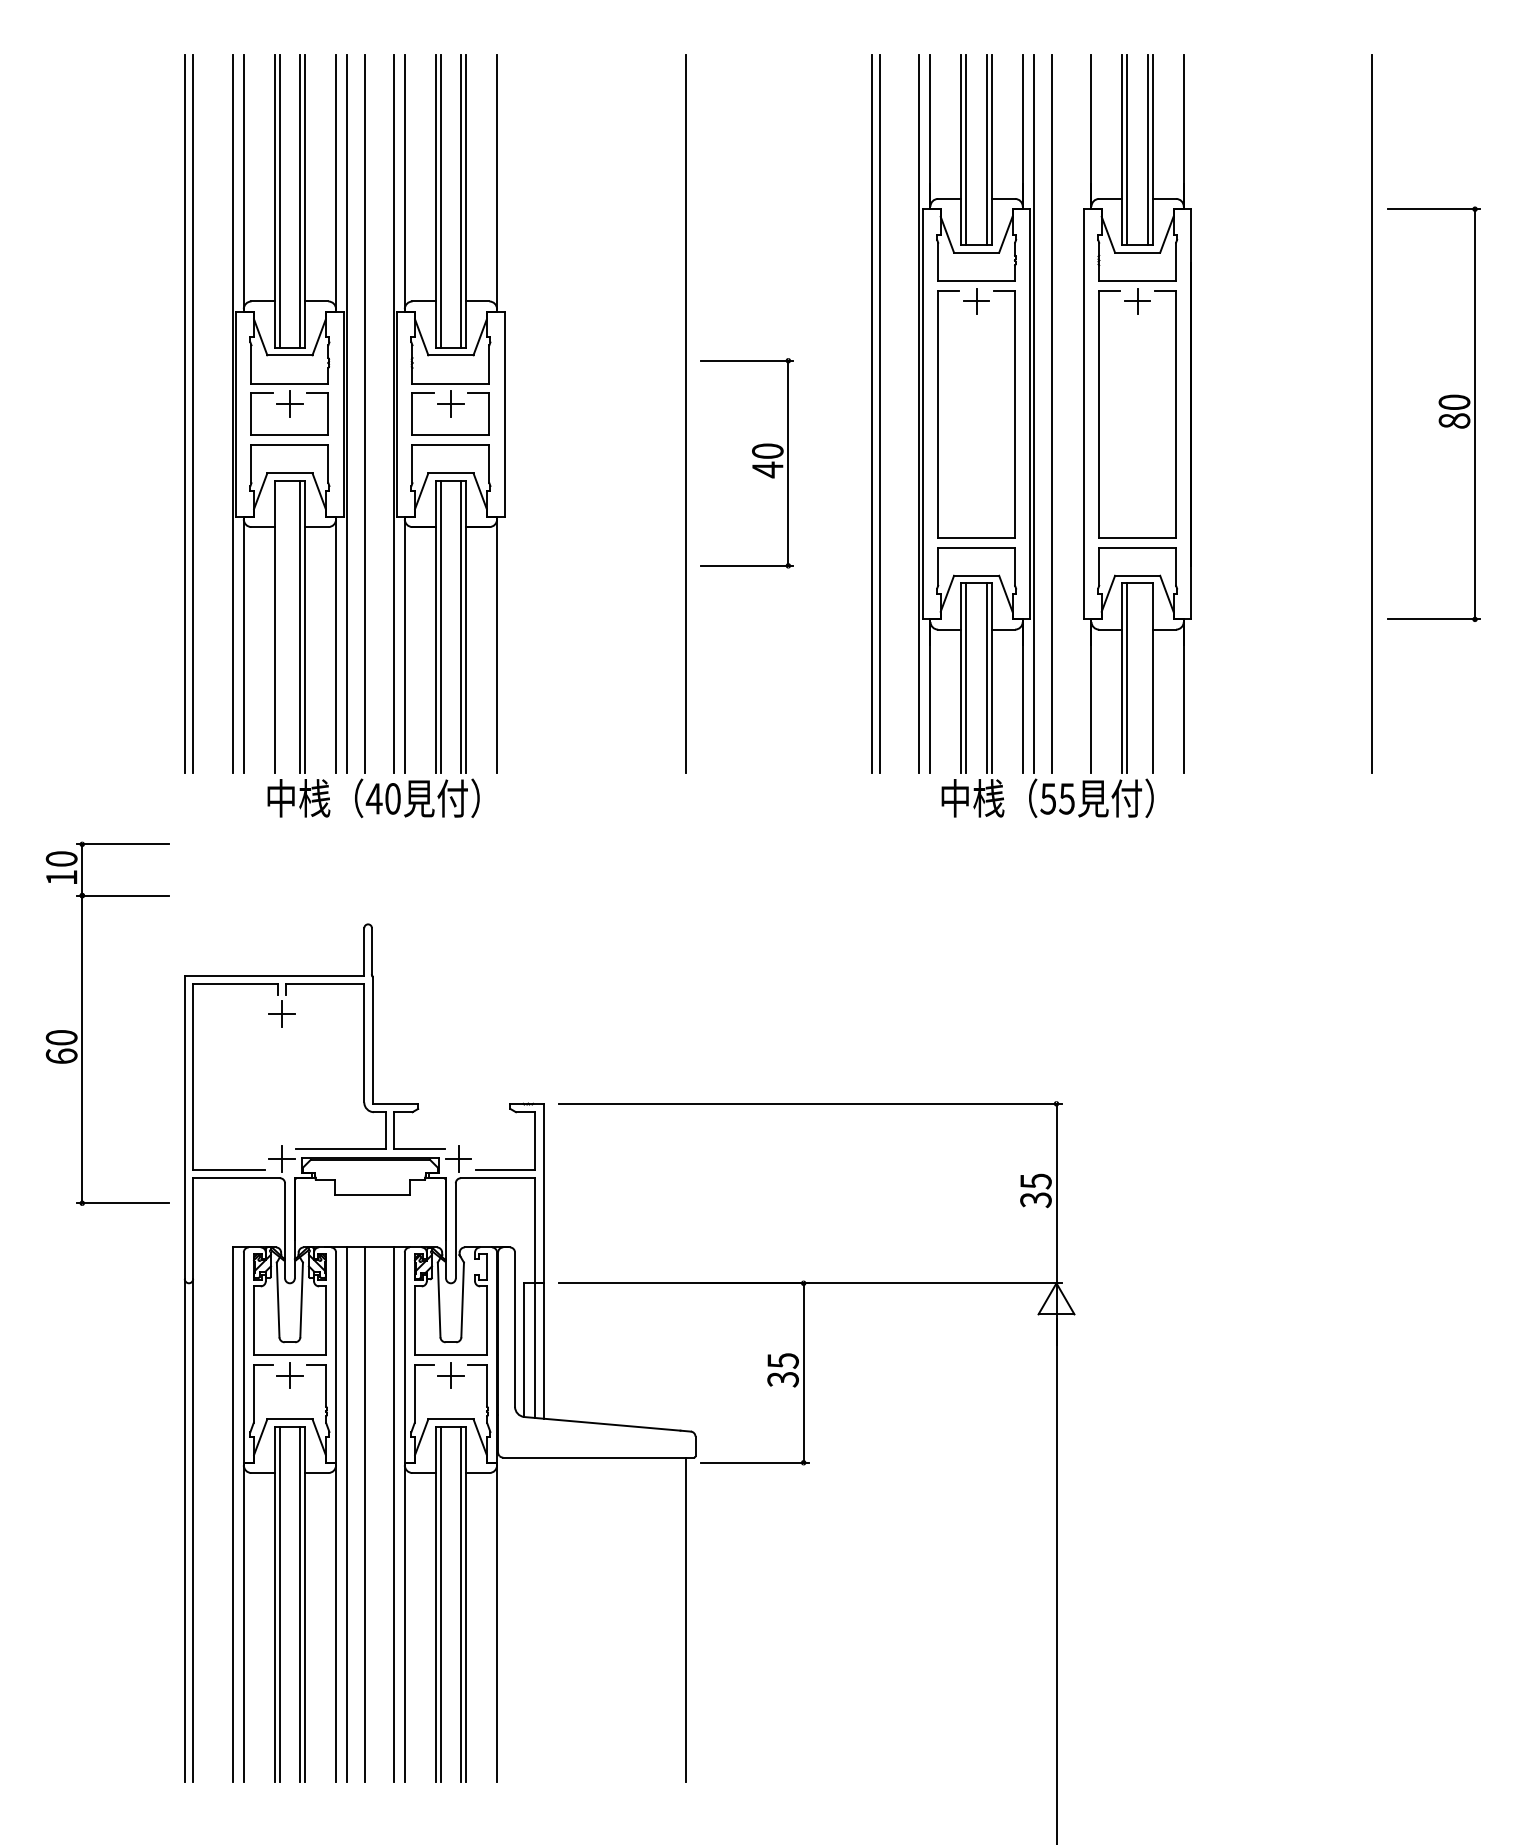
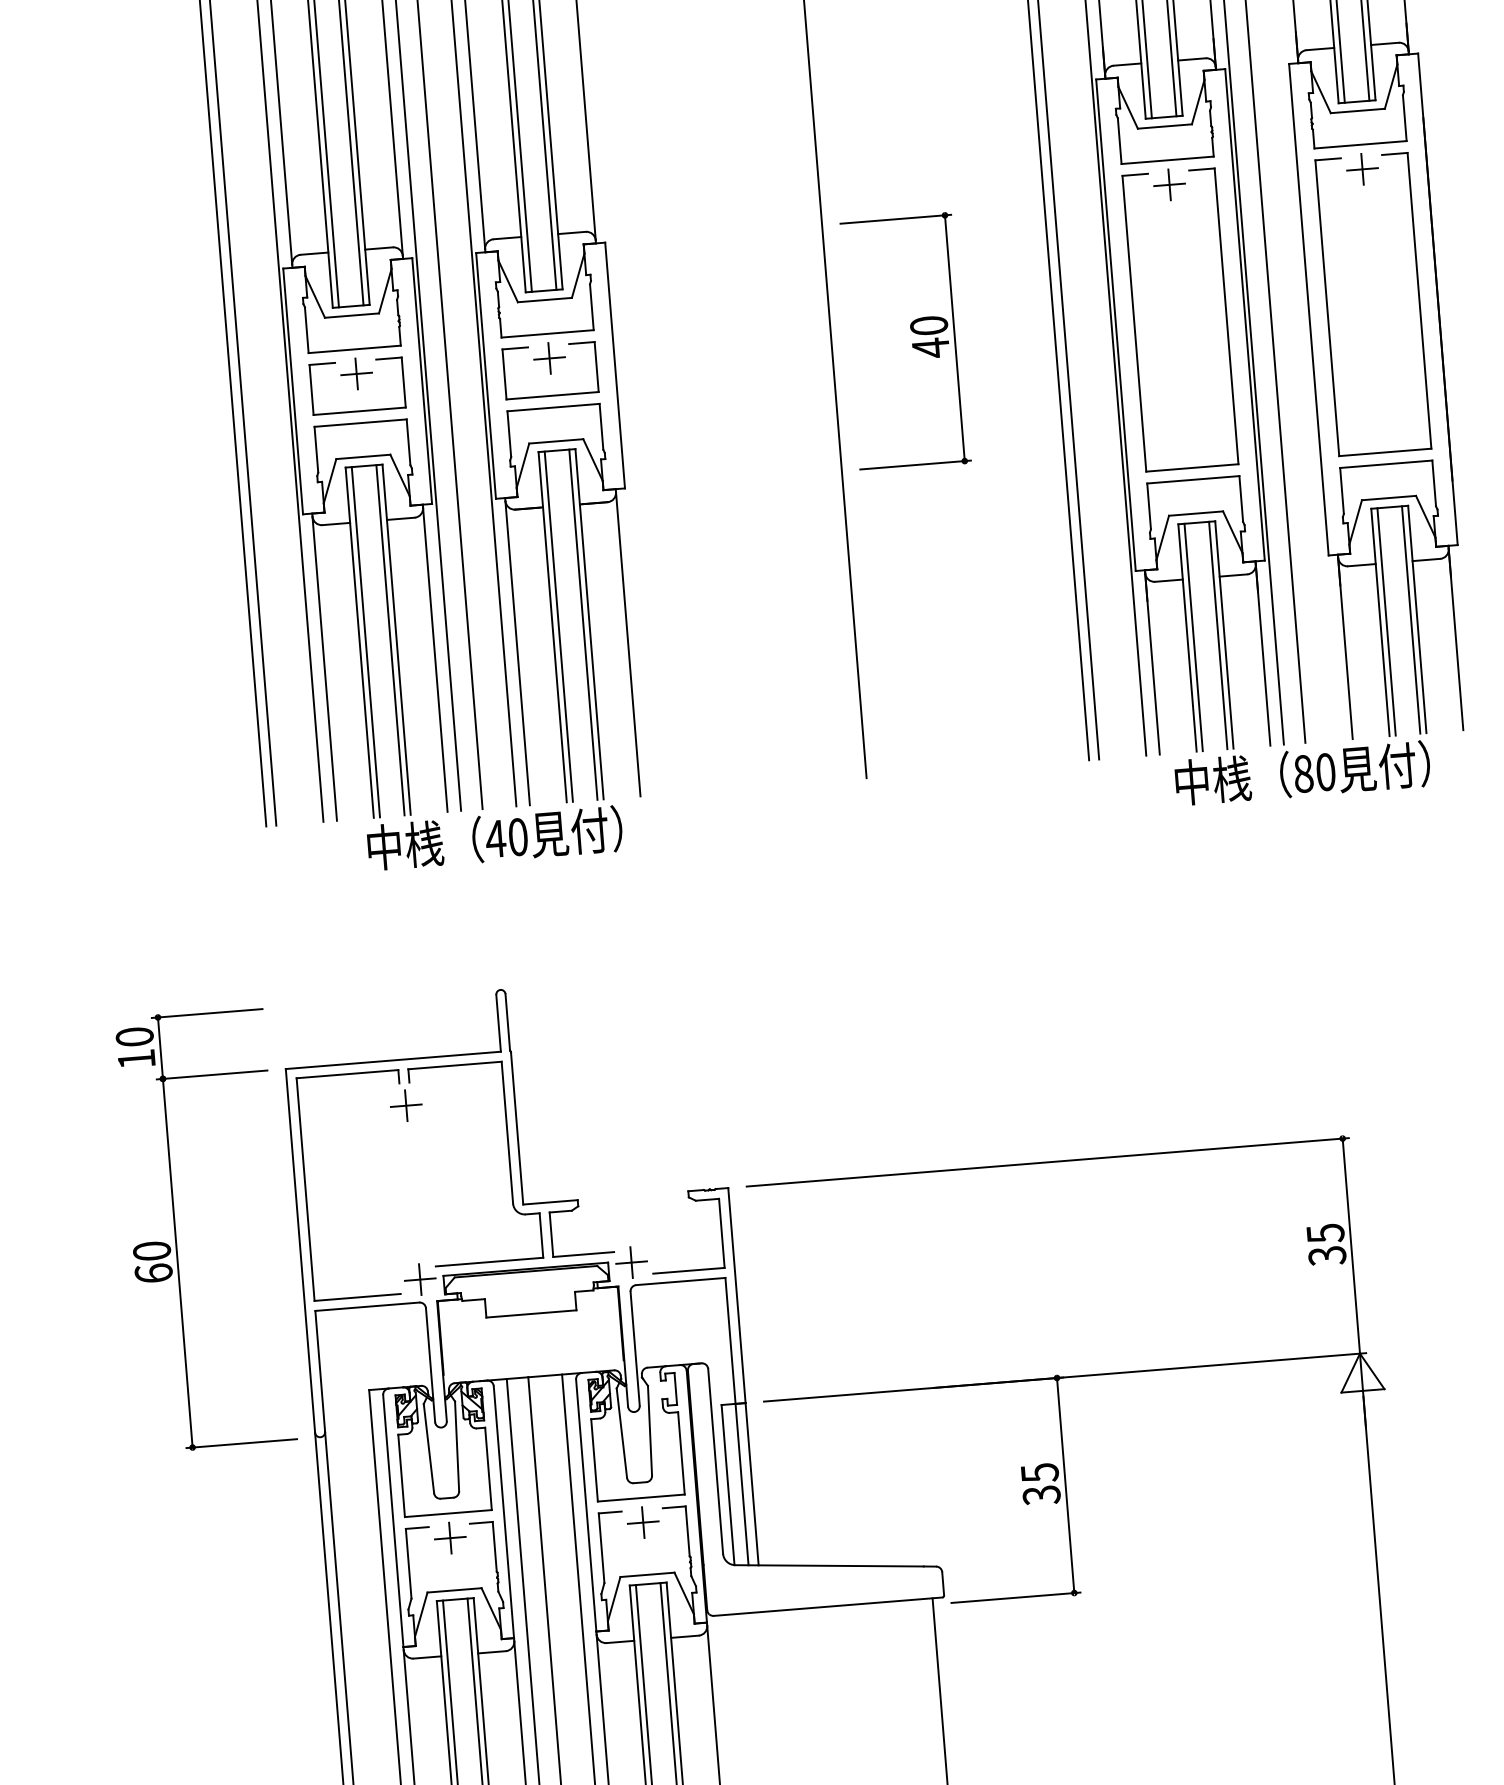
part: (752, 465) -> (912, 344), moved
line: (279, 626) -> (365, 641), added
line: (1147, 678) -> (1410, 620), added
text: (1057, 798) -> (1314, 772), 55 -> 80
part: (82, 1023) -> (175, 1232), moved

